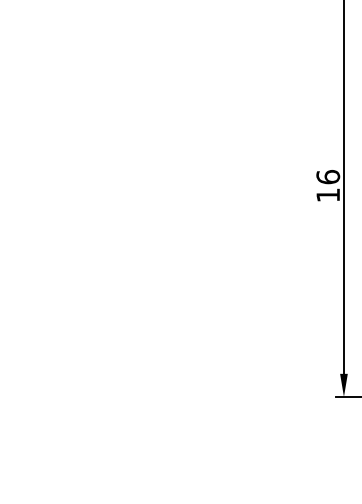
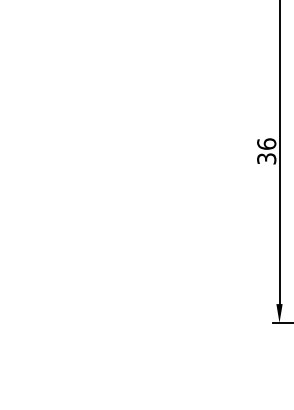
text: (327, 194) -> (266, 158), 16 -> 36

